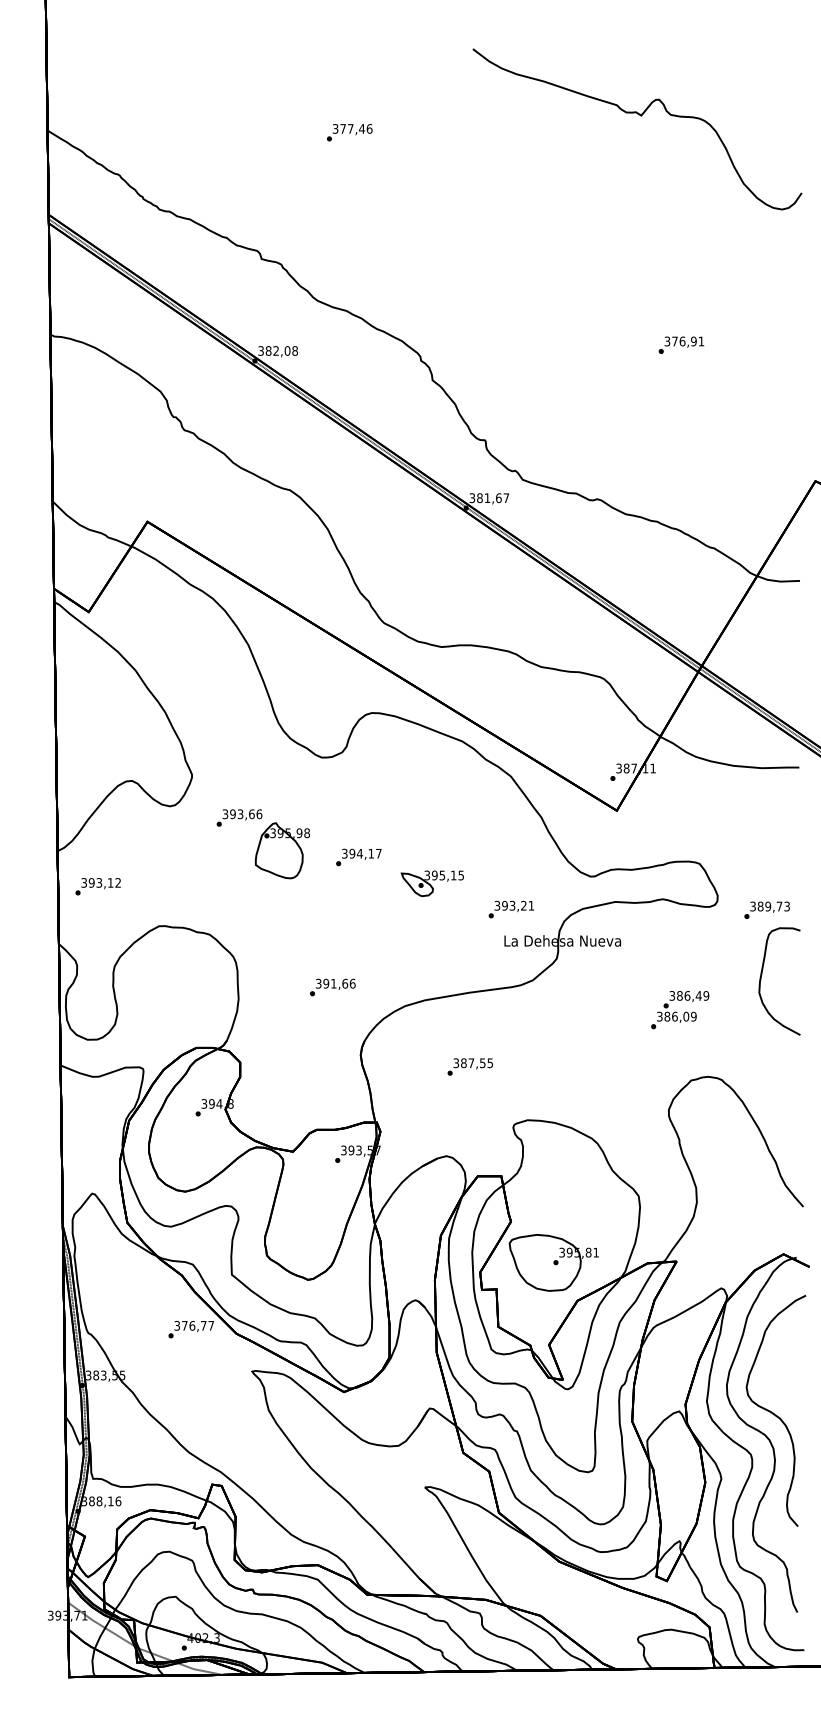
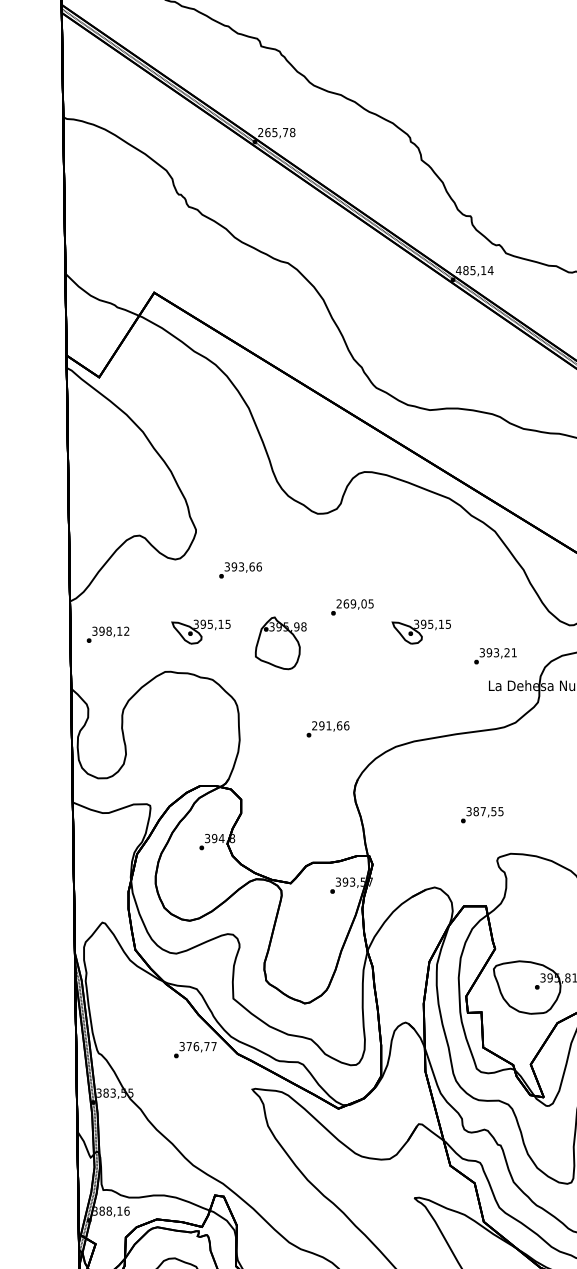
text: (274, 350) -> (273, 132), 382,08 -> 265,78
text: (489, 498) -> (474, 270), 381,67 -> 485,14
part: (281, 850) -> (279, 643), moved
text: (361, 853) -> (354, 603), 394,17 -> 269,05
text: (99, 882) -> (109, 630), 393,12 -> 398,12
part: (196, 883) -> (200, 631), added
text: (318, 983) -> (314, 725), 391,66 -> 291,66
text: (469, 1066) -> (481, 814), moved

